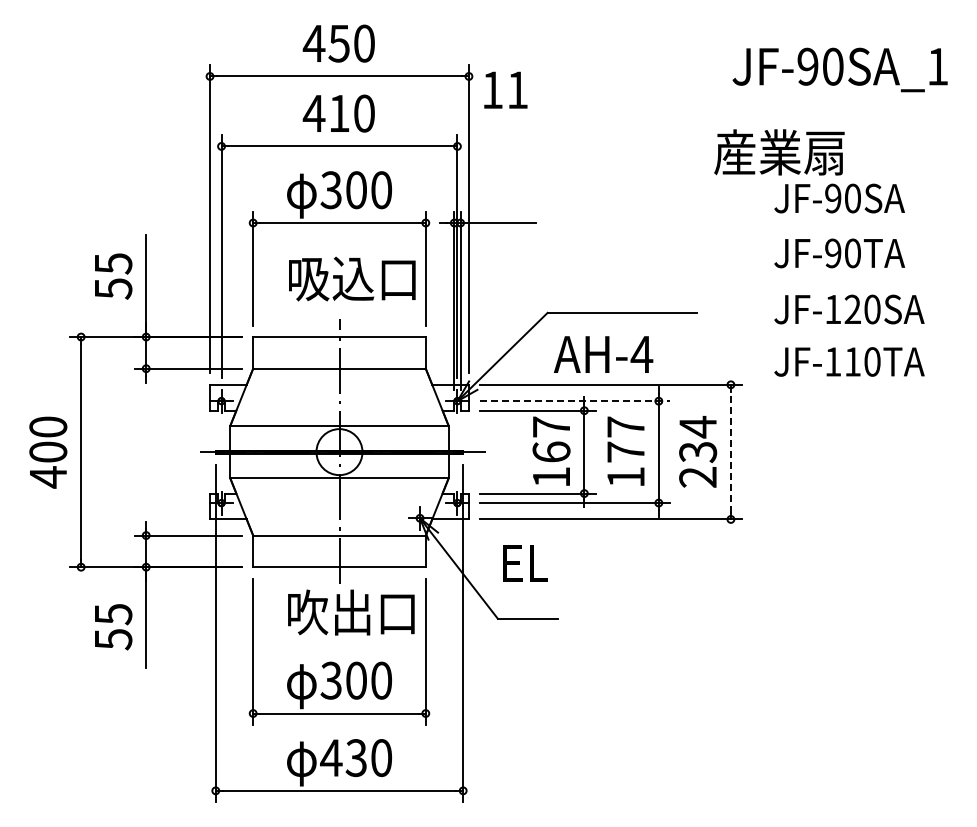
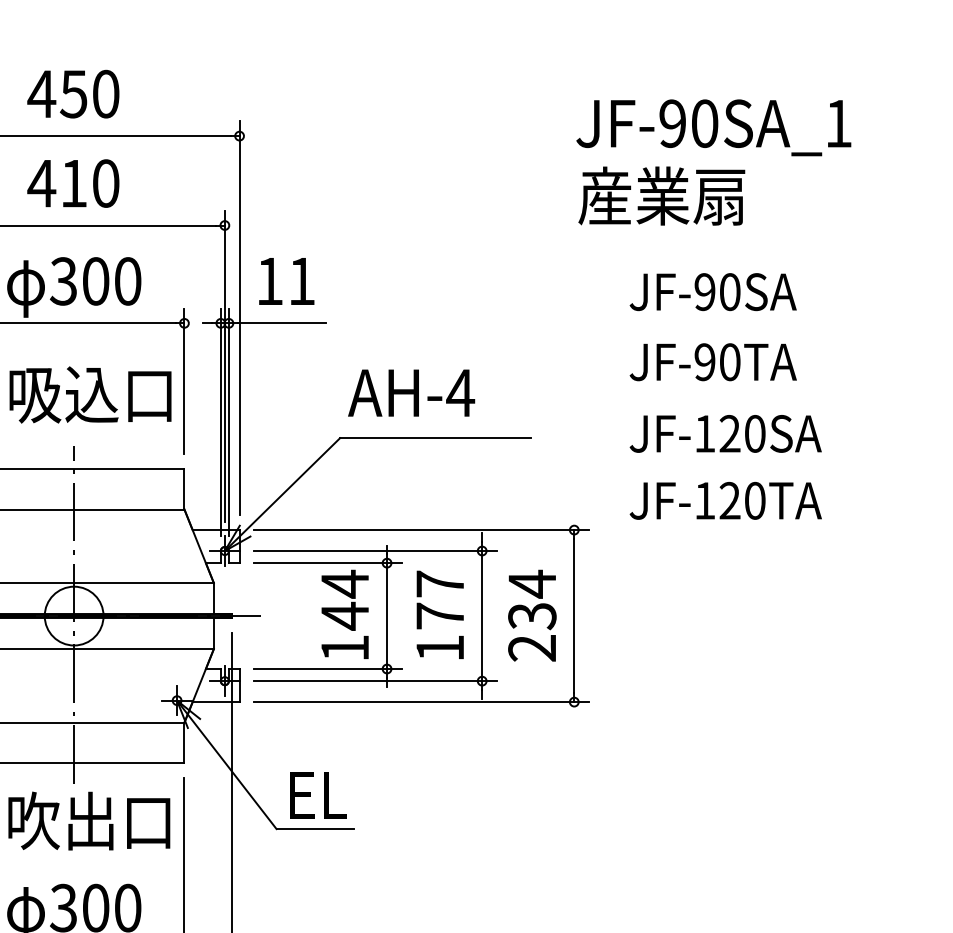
text: (505, 89) -> (286, 280), moved
text: (779, 152) -> (661, 196), moved
text: (603, 354) -> (411, 392), moved
text: (852, 361) -> (729, 500), JF-110TA -> JF-120TA
line: (575, 401) -> (375, 551), dashed -> solid
text: (551, 439) -> (345, 599), 167 -> 144
line: (730, 451) -> (573, 615), dashed -> solid
text: (525, 563) -> (318, 795), moved

